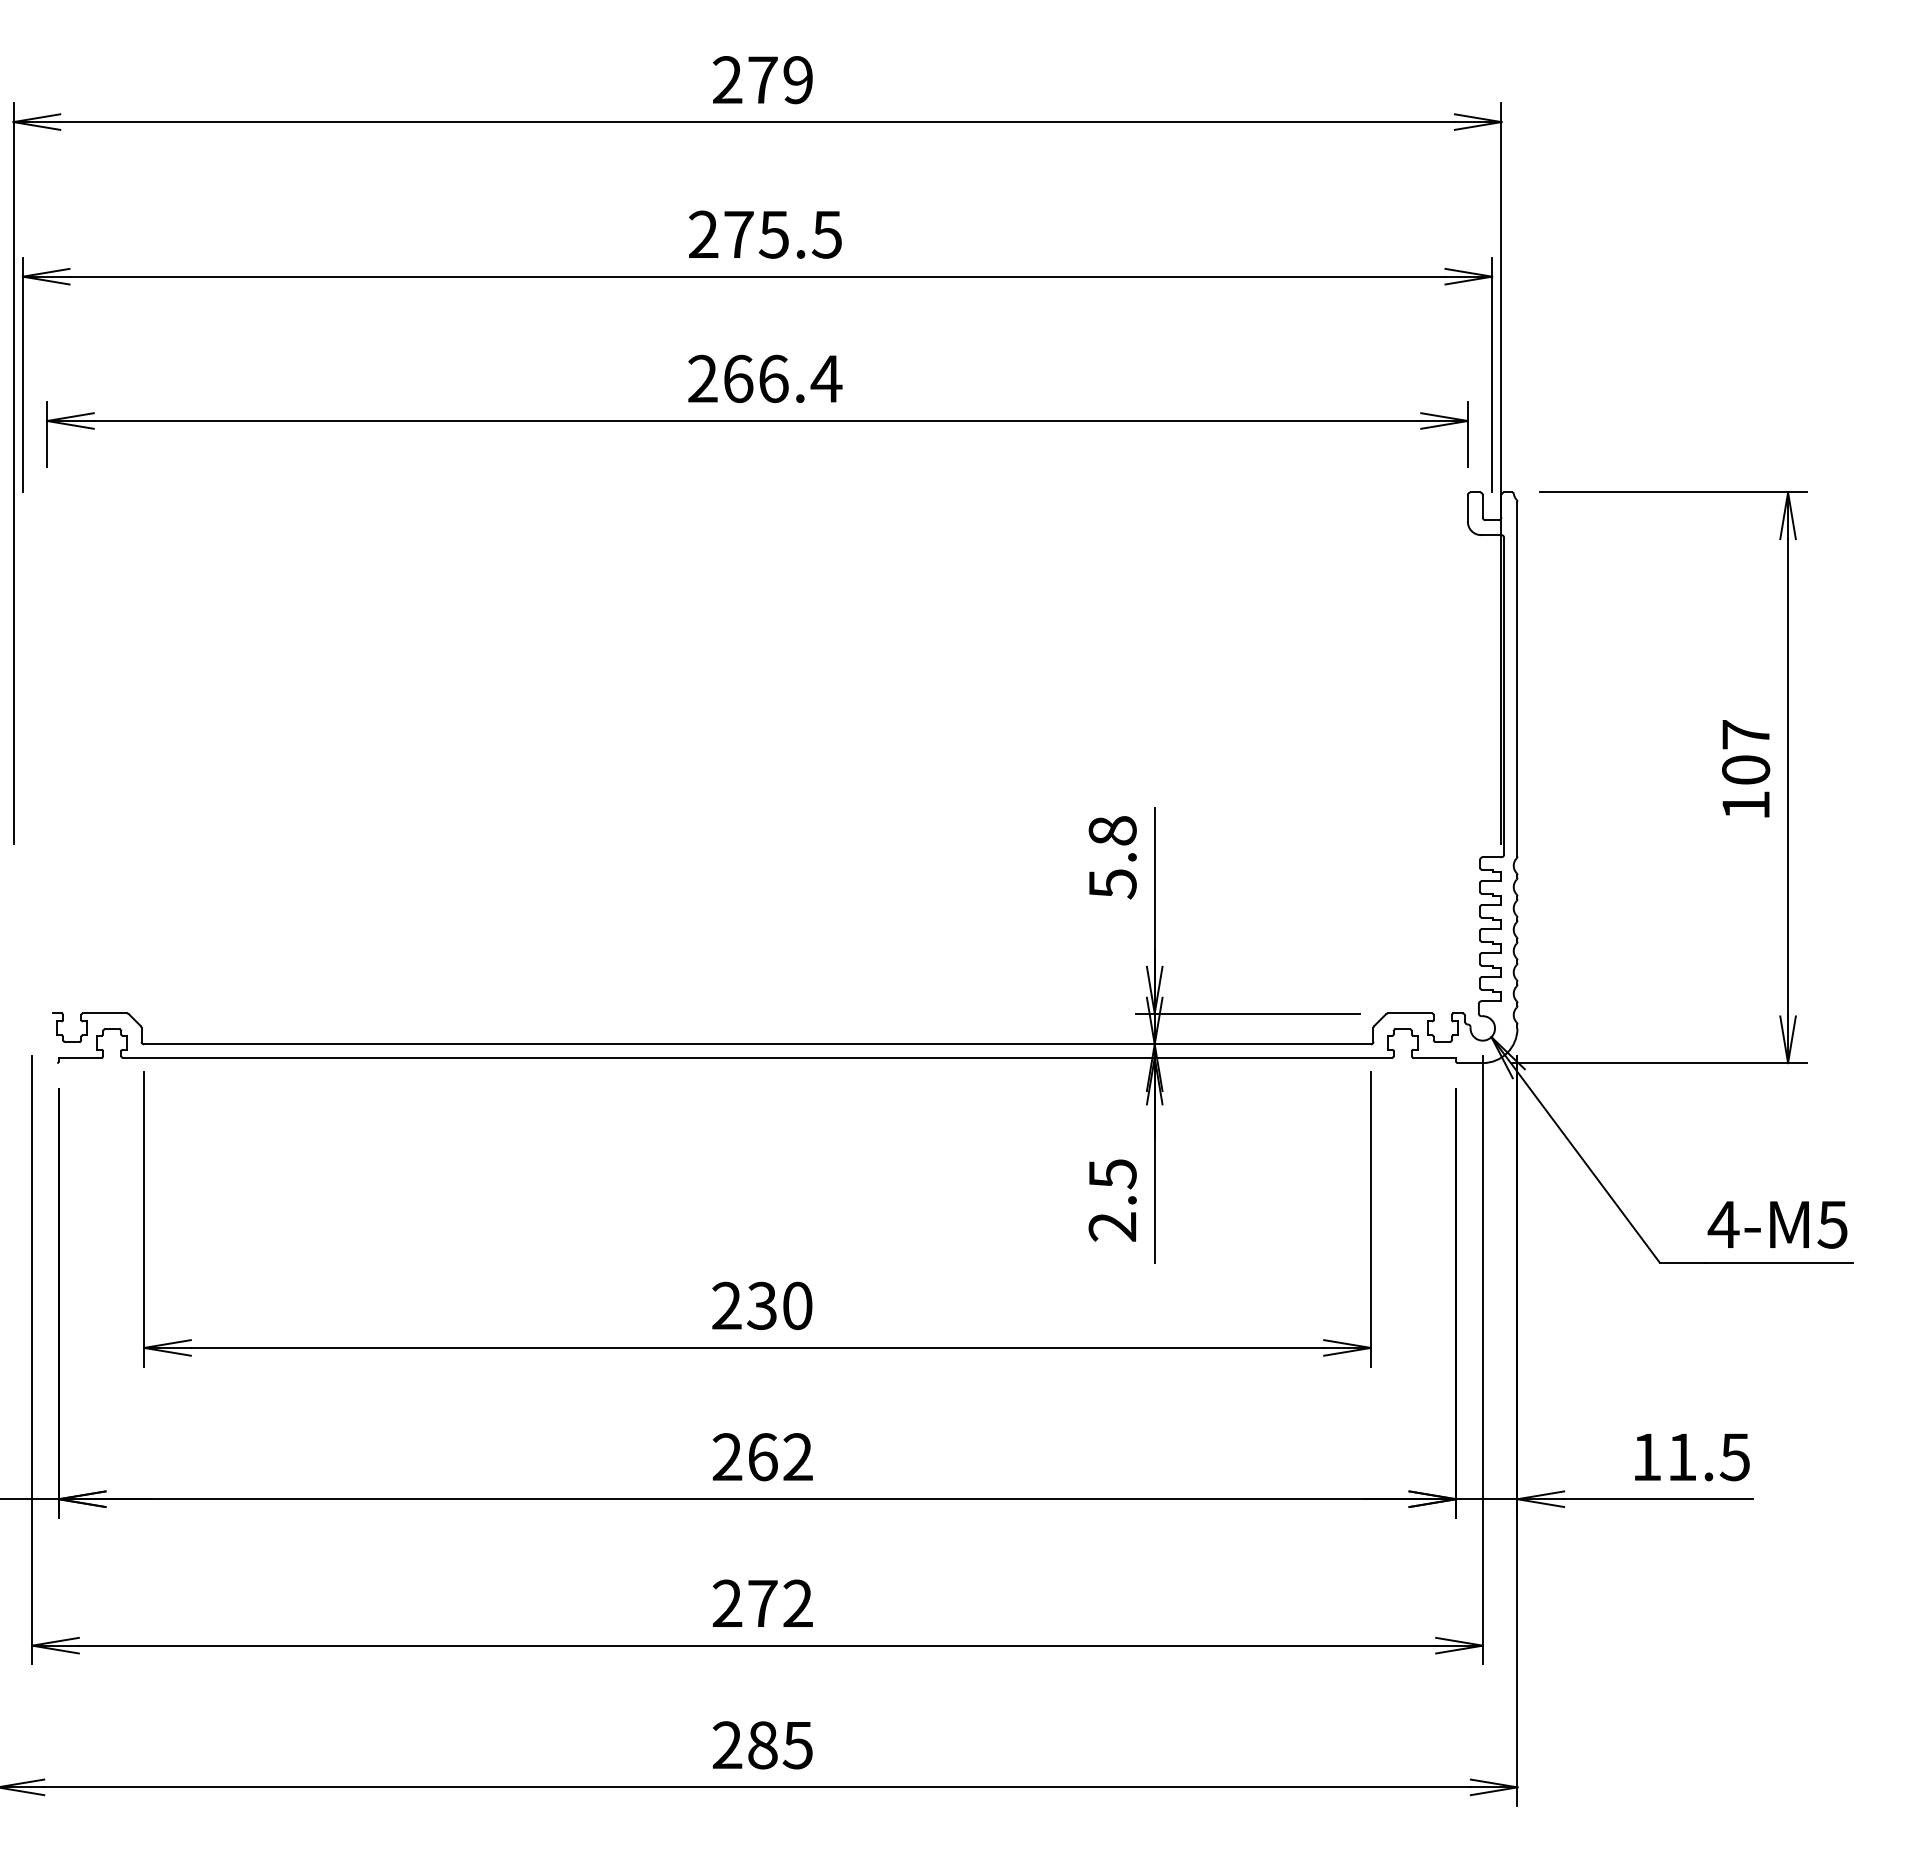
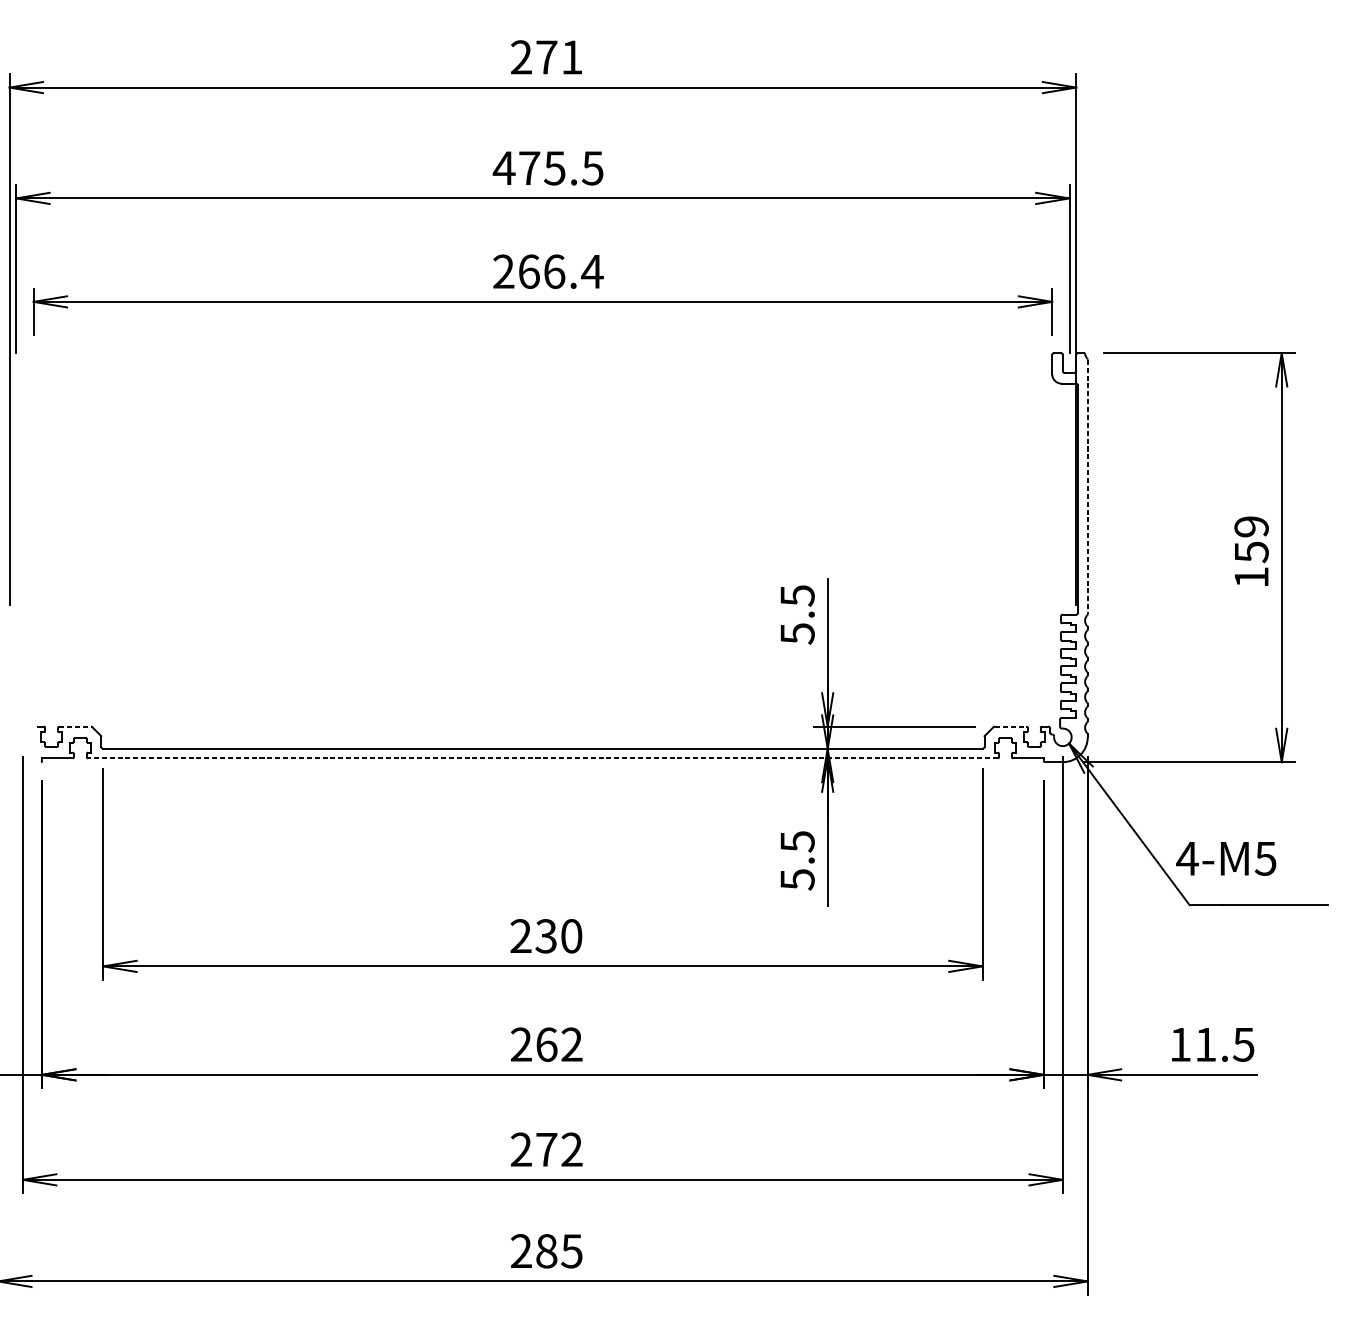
text: (797, 80) -> (571, 57), 279 -> 271
text: (703, 233) -> (504, 167), 275.5 -> 475.5
line: (1517, 679) -> (1087, 487), solid -> dashed
text: (1746, 752) -> (1251, 539), 107 -> 159
text: (1112, 831) -> (797, 596), 5.8 -> 5.5
line: (105, 1013) -> (75, 726), solid -> dashed
line: (1410, 1013) -> (1011, 726), solid -> dashed
line: (757, 1057) -> (542, 758), solid -> dashed
text: (1777, 1224) -> (1226, 858), moved
text: (1112, 1227) -> (797, 880), 2.5 -> 5.5

